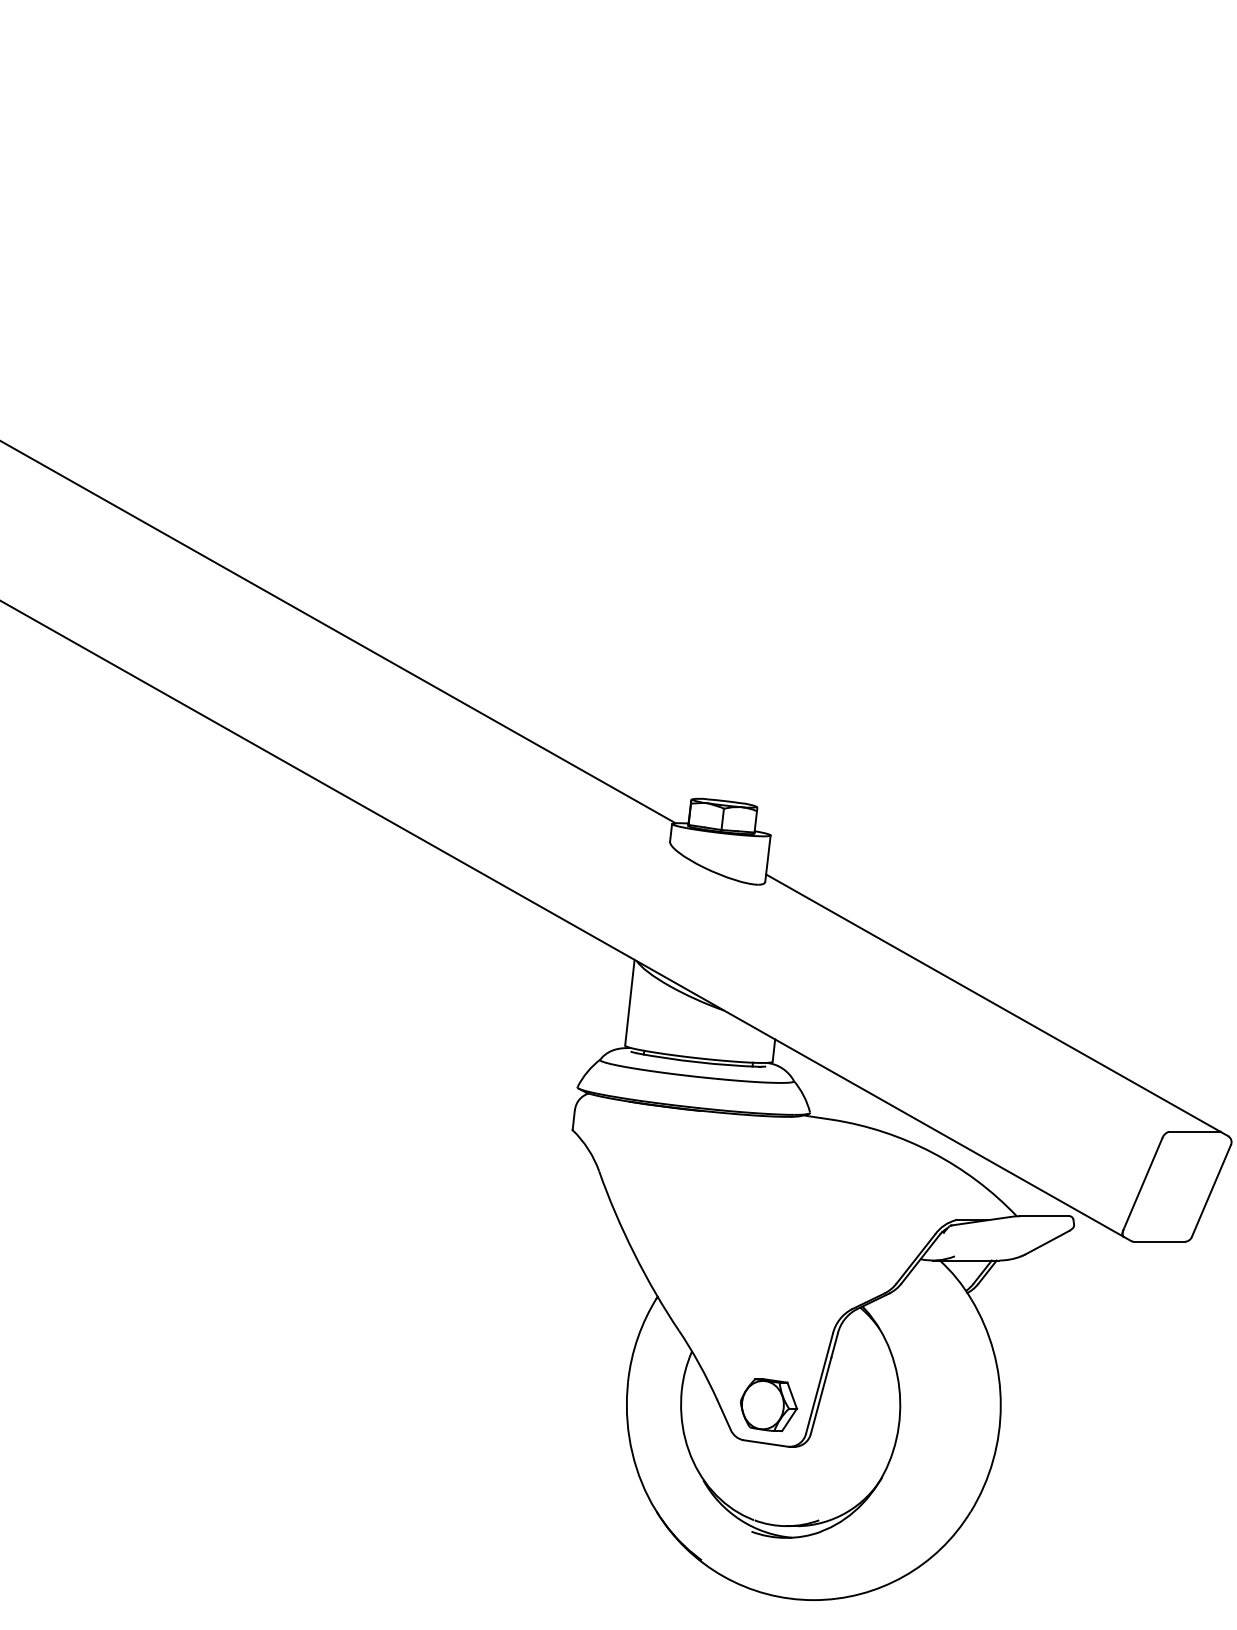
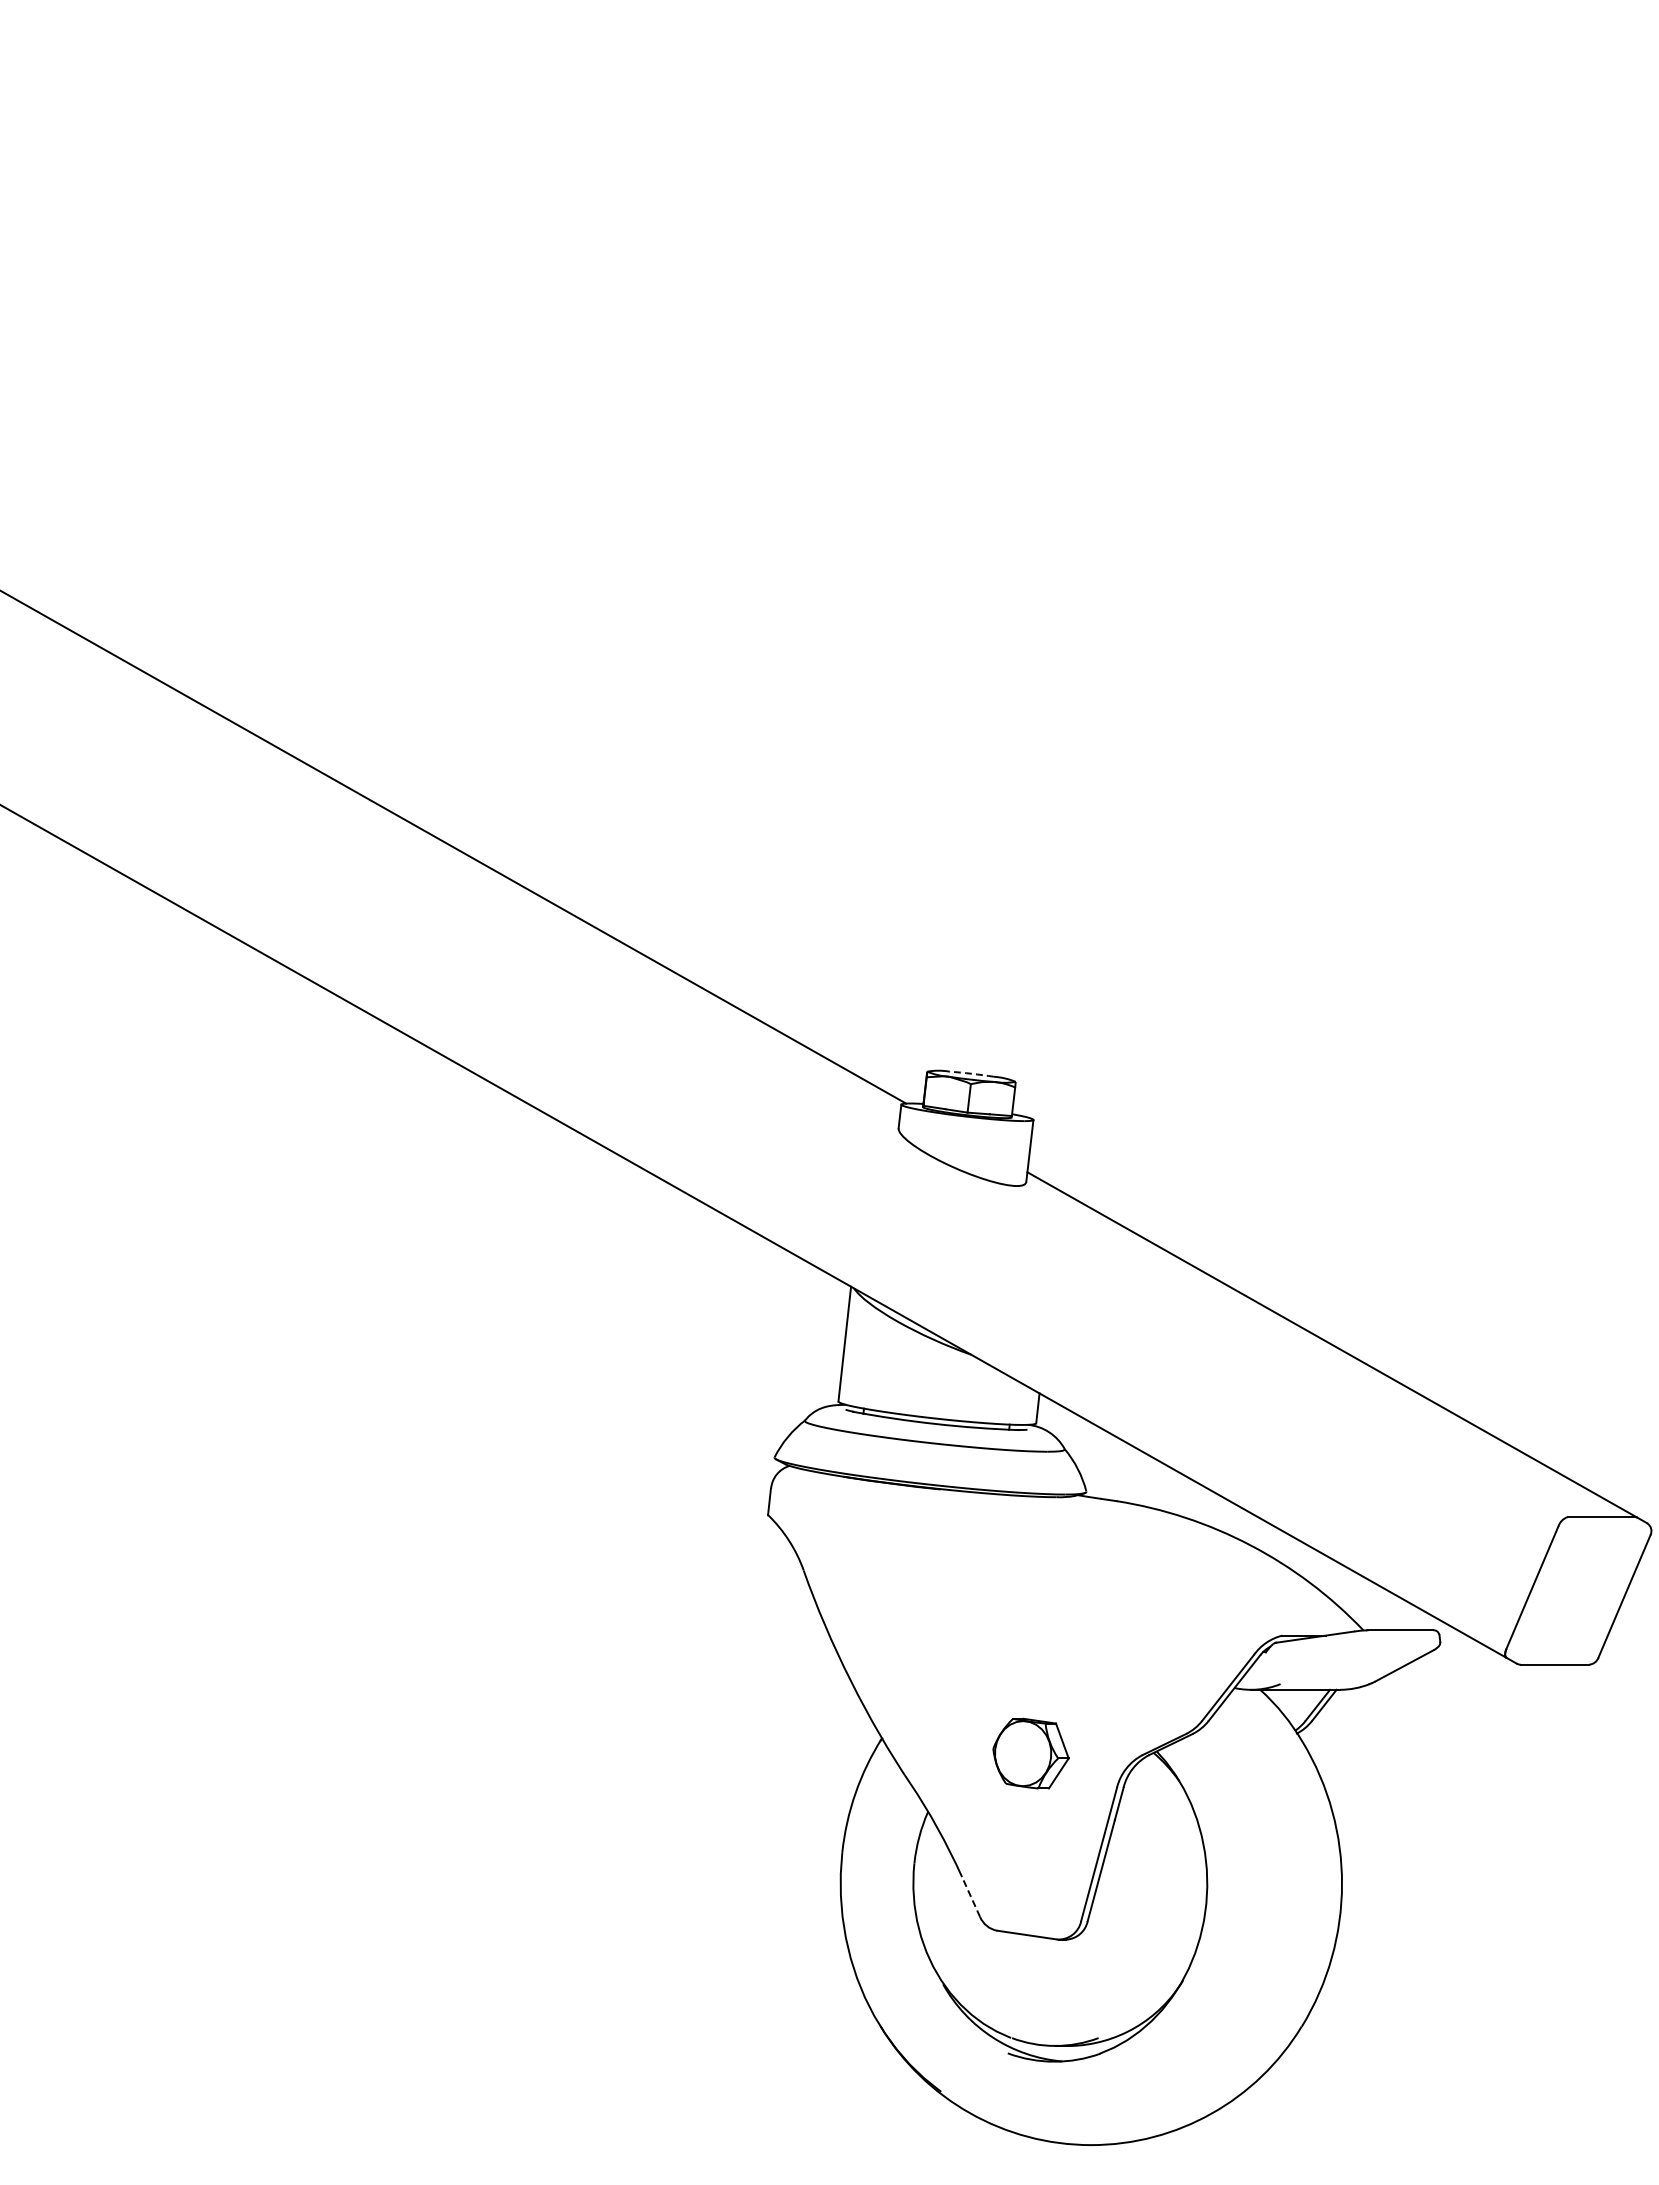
arc: (724, 800) -> (971, 1073), solid -> dashed
part: (768, 1405) -> (1030, 1753), moved
line: (724, 1414) -> (971, 1896), solid -> dashed

